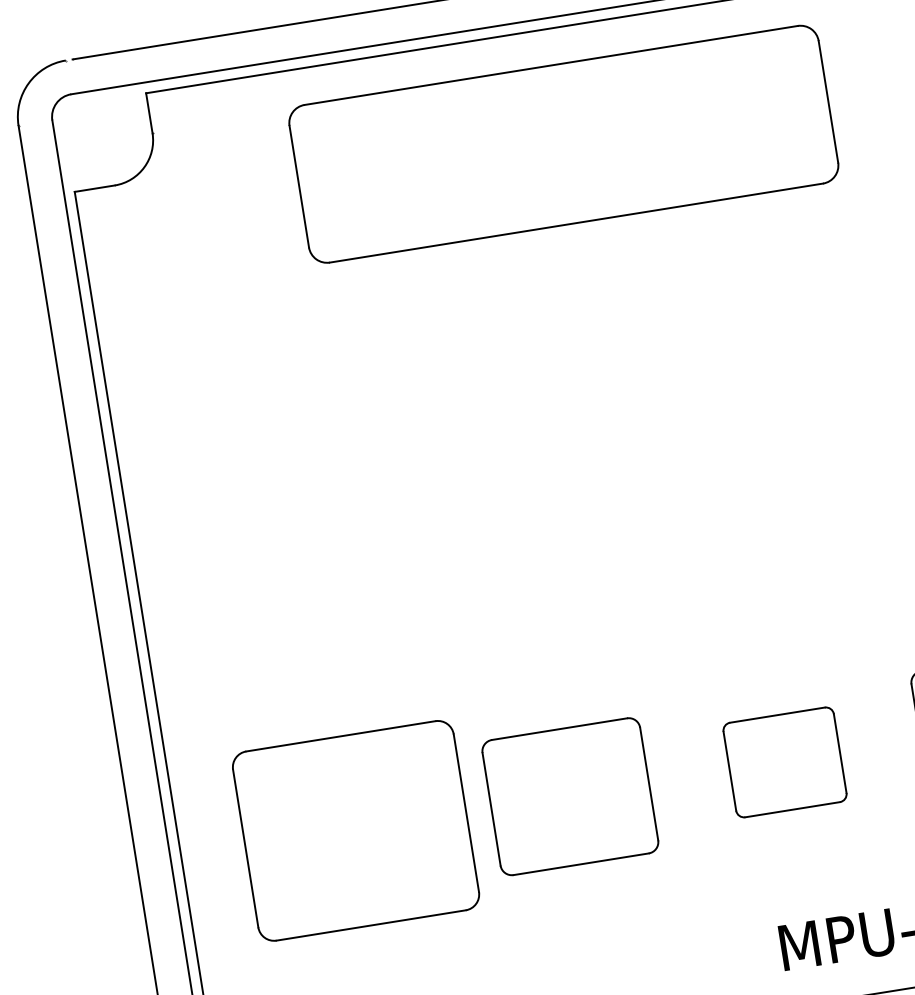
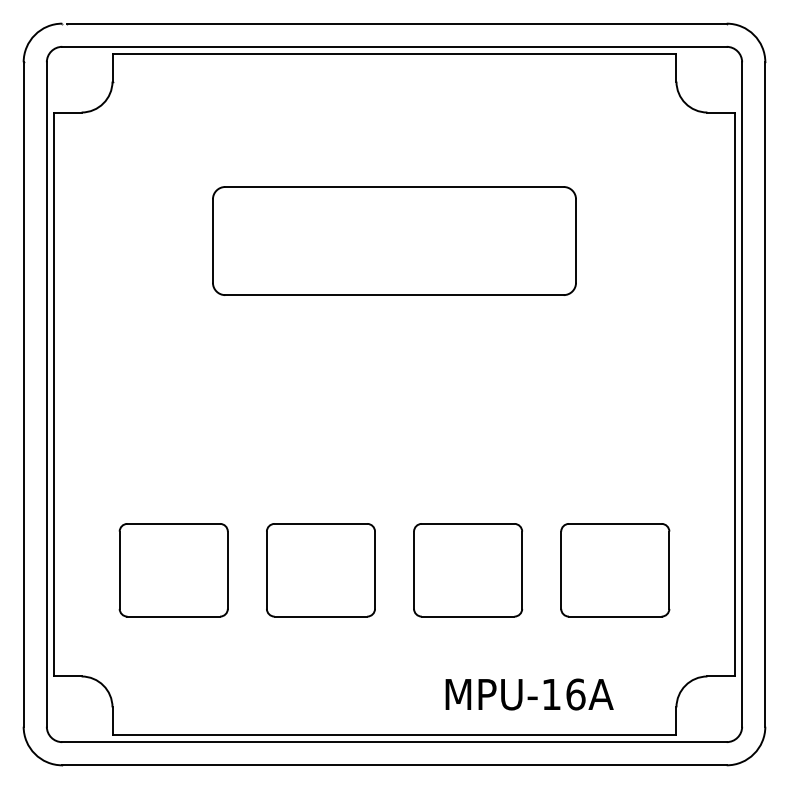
part: (563, 143) -> (394, 240), moved
part: (785, 762) -> (468, 570), size x1.43
part: (355, 831) -> (173, 570), size x0.71

